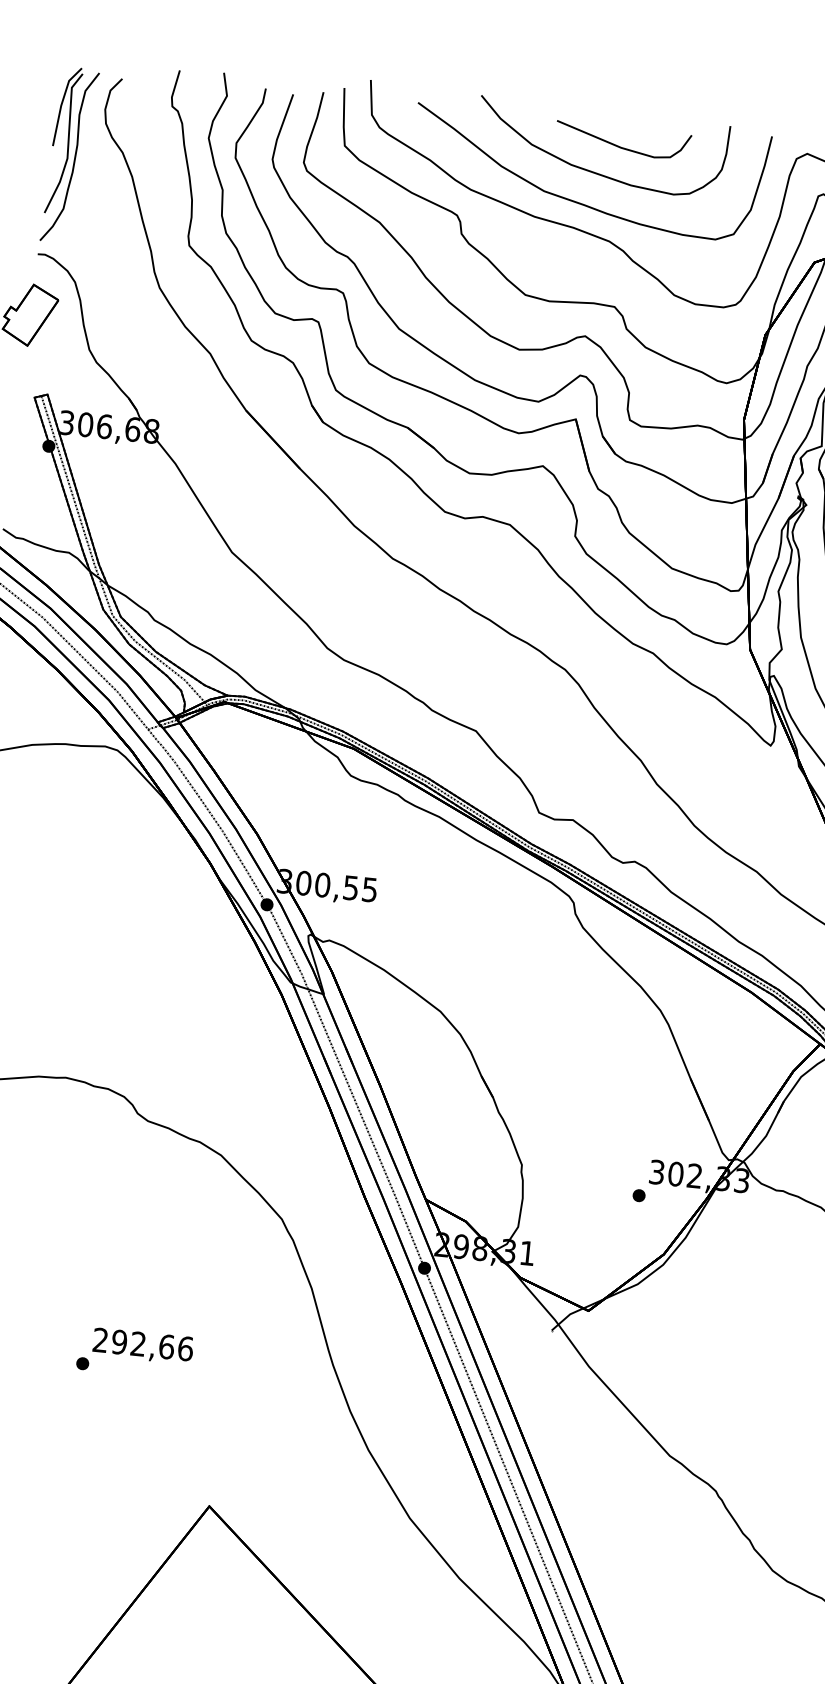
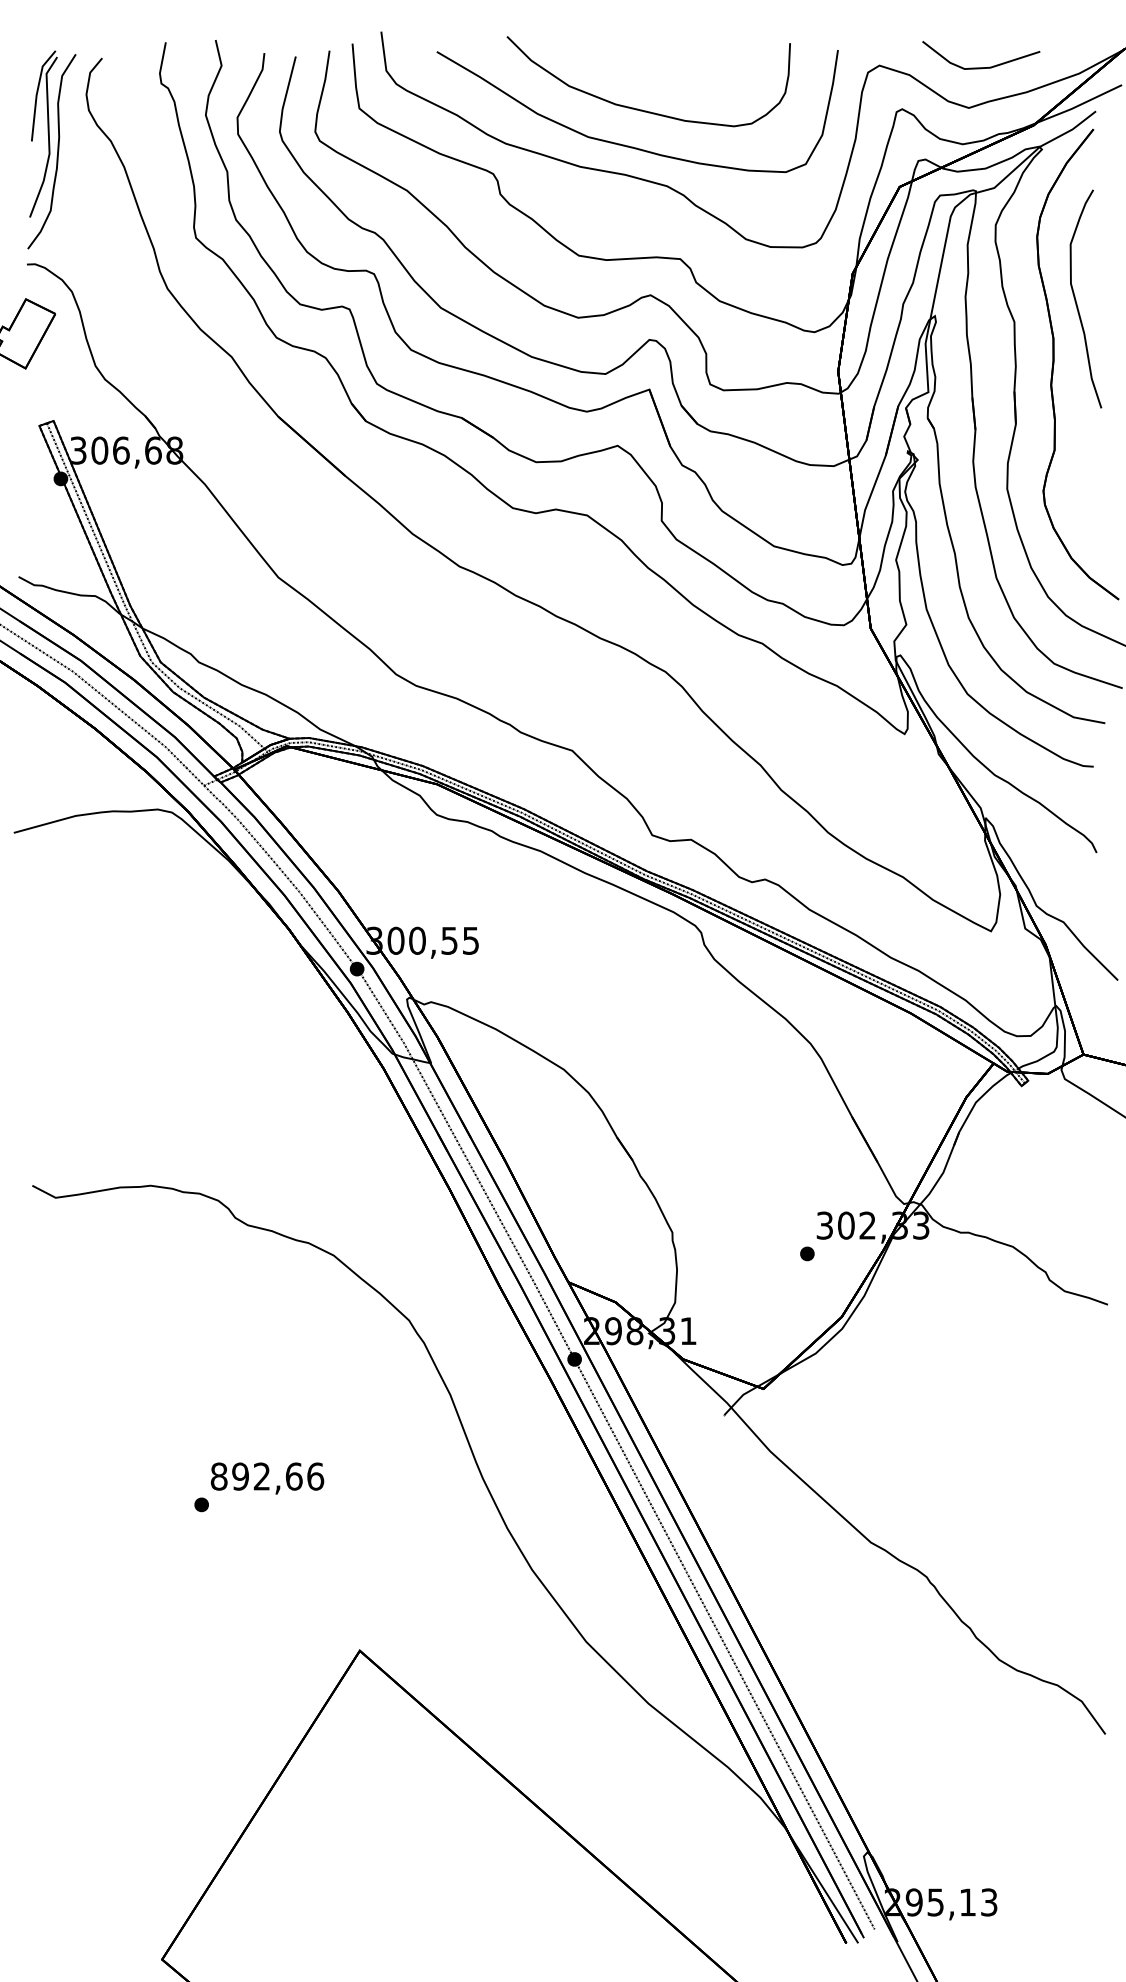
curve: (620, 146) -> (669, 78), removed
text: (100, 1340) -> (218, 1476), 292,66 -> 892,66

